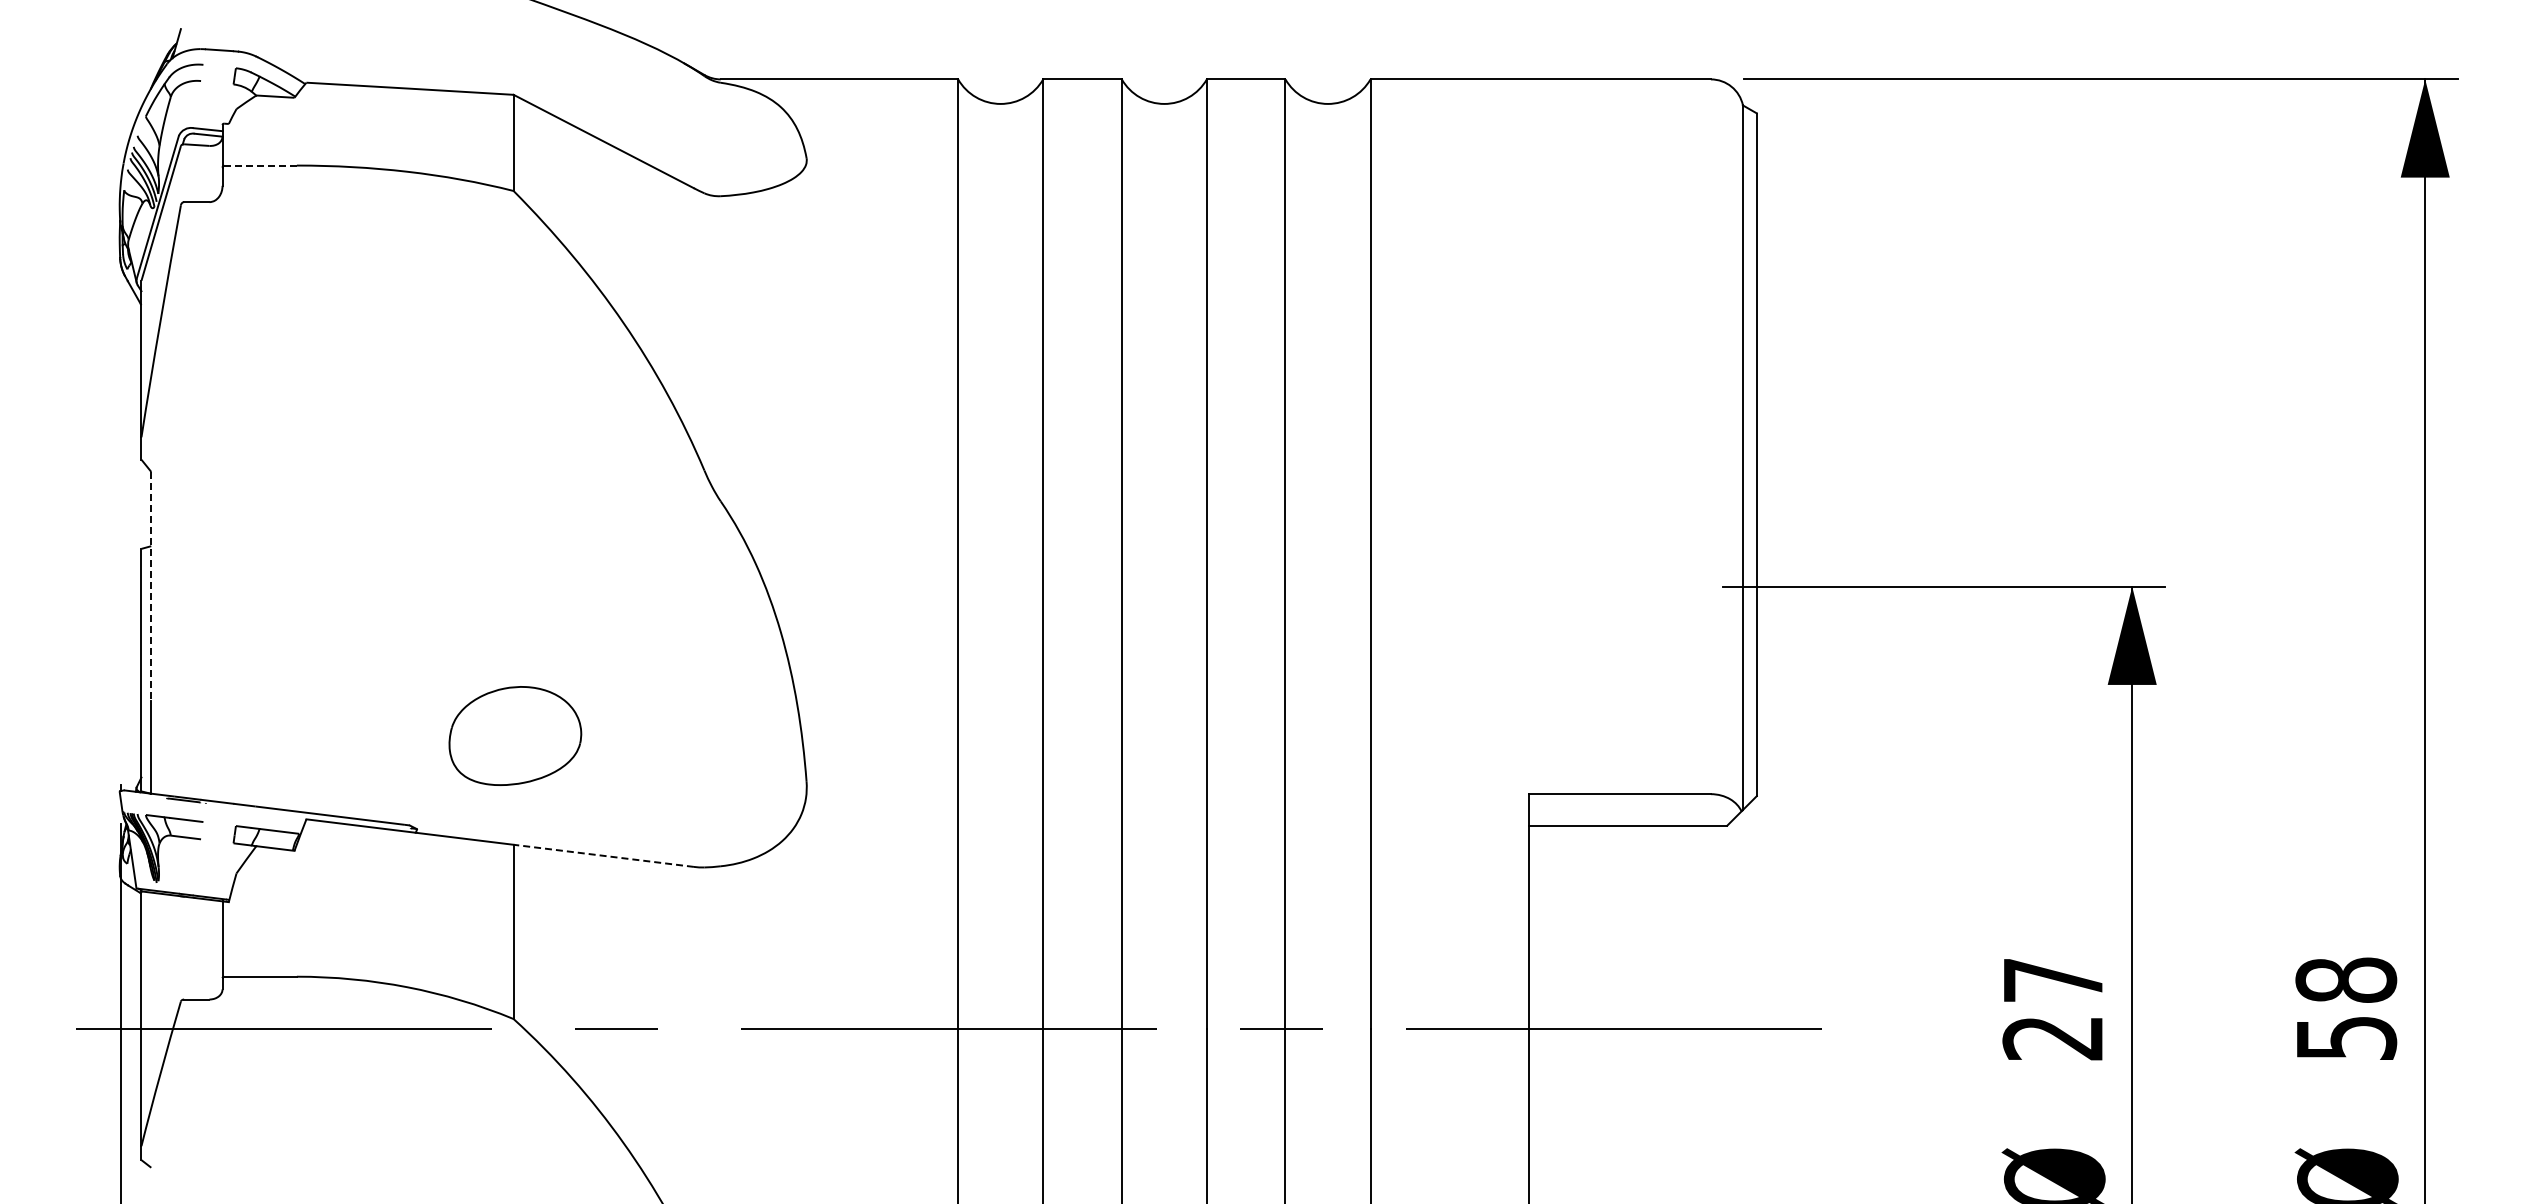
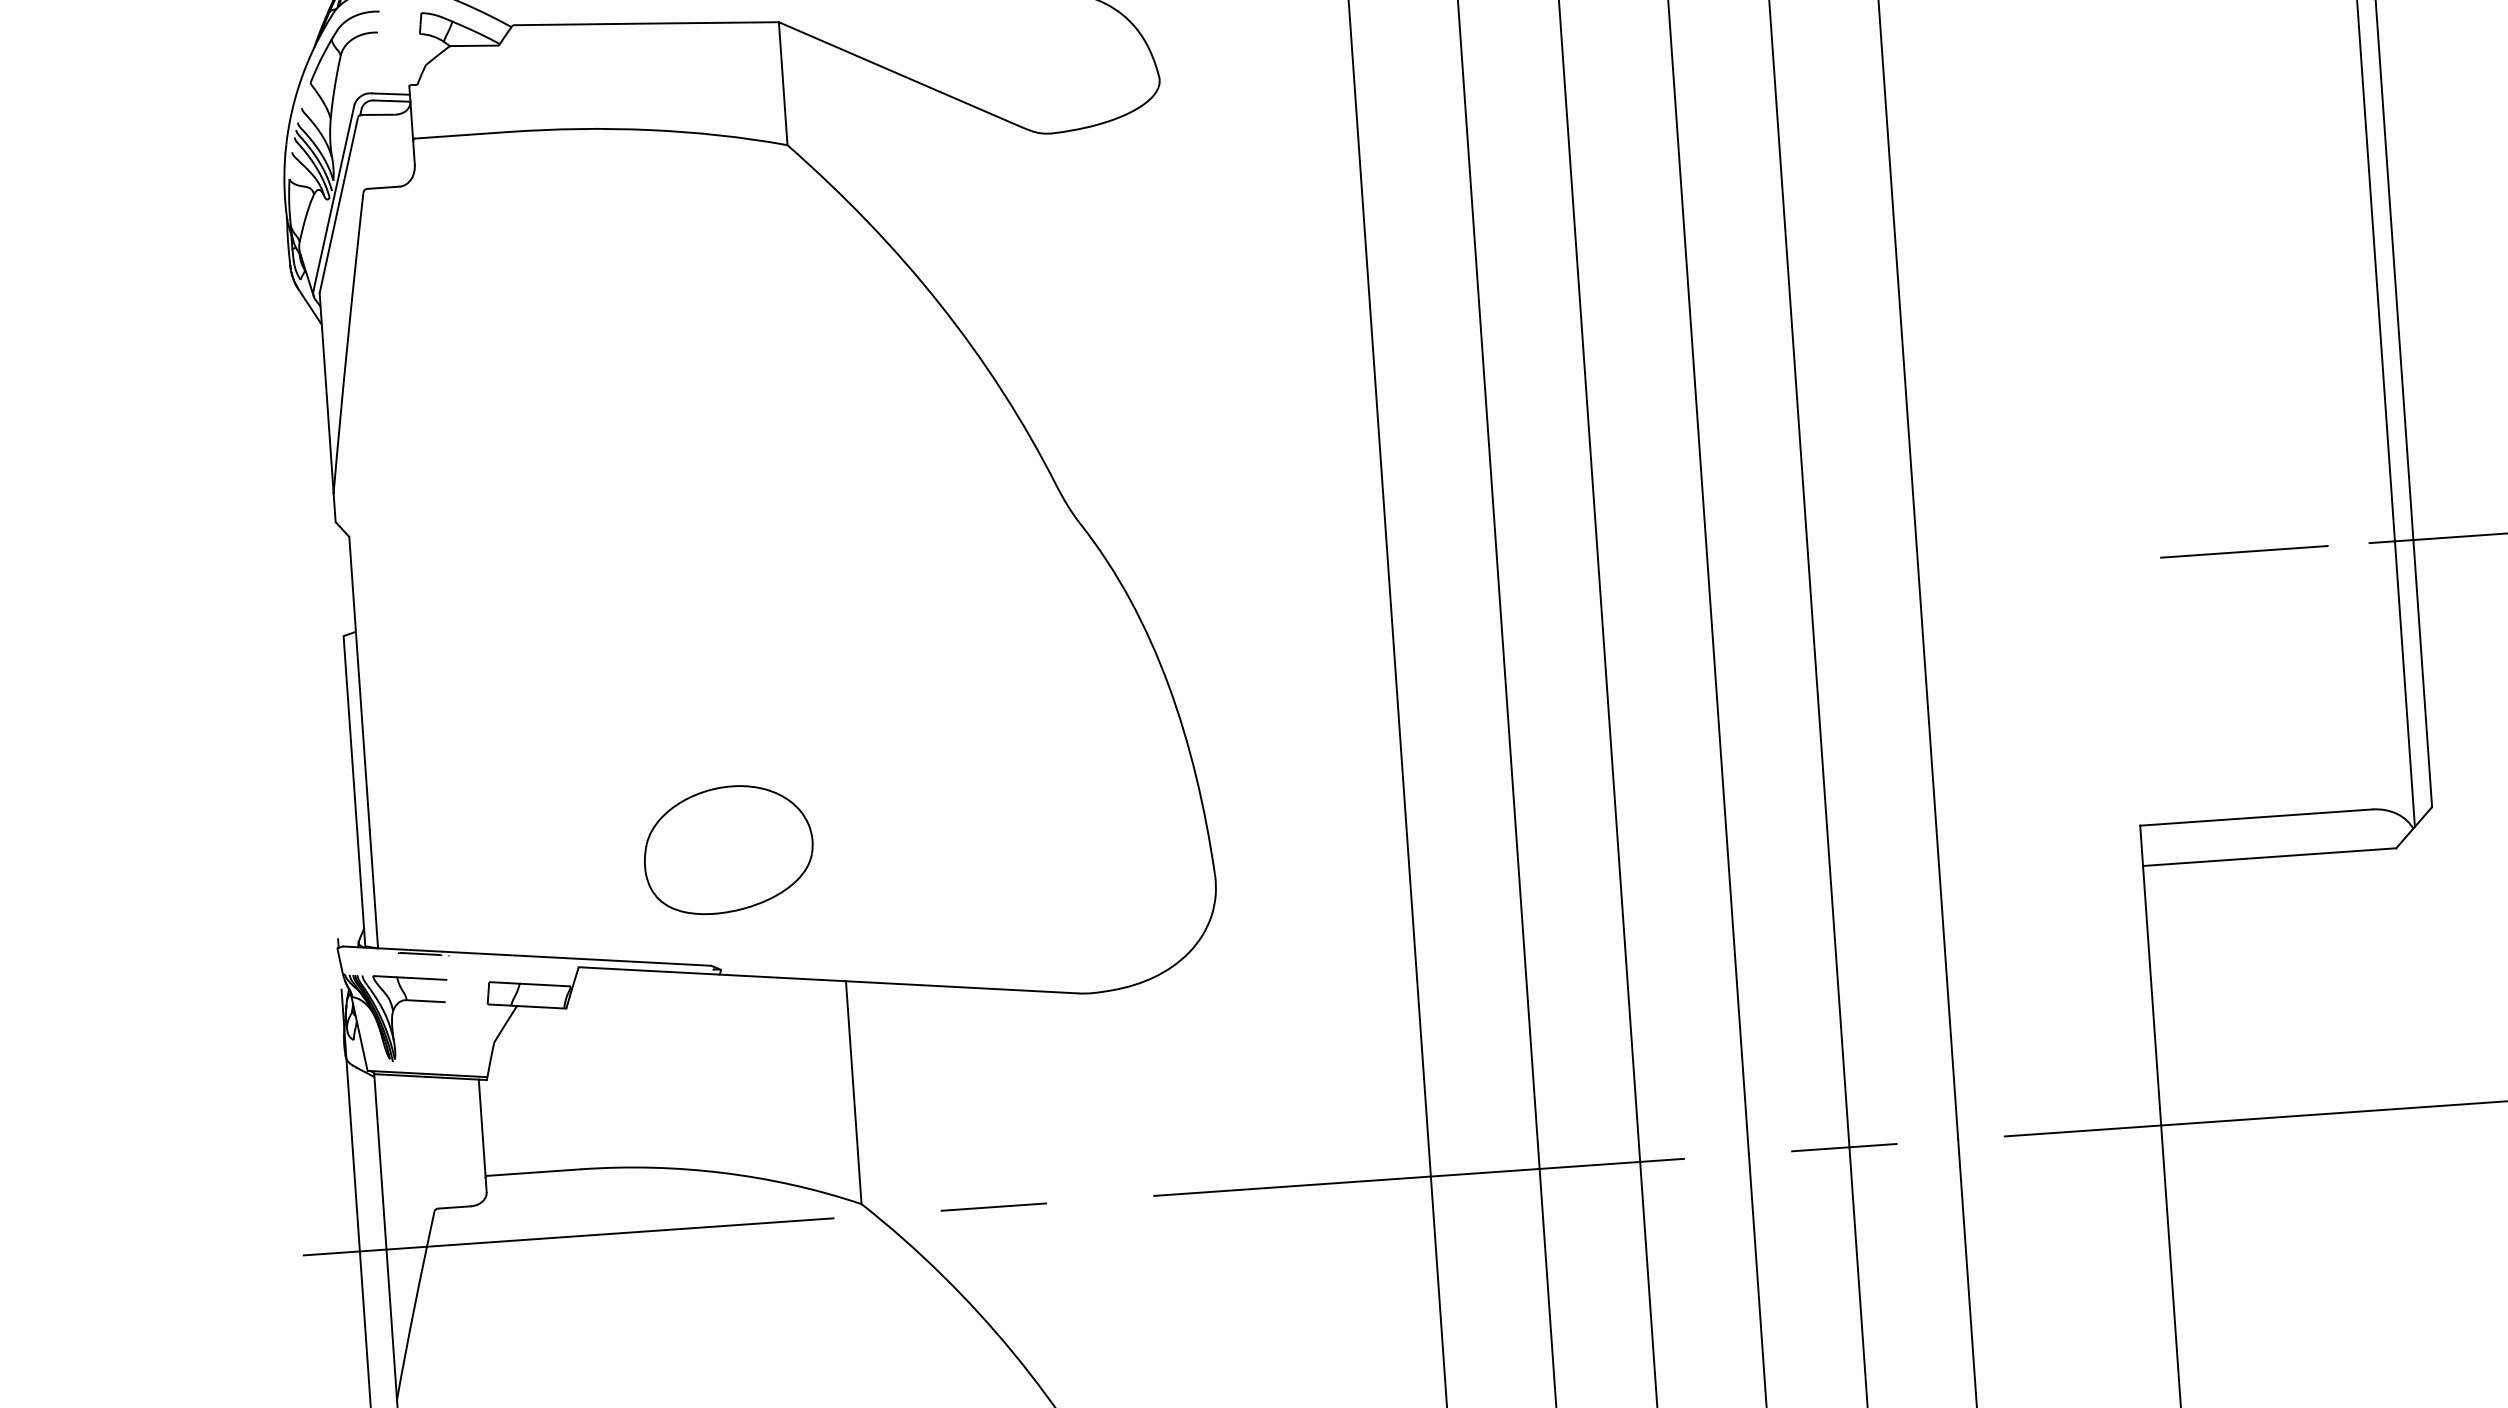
line: (261, 165) -> (462, 135), dashed -> solid
line: (151, 586) -> (359, 683), dashed -> solid
line: (1625, 586) -> (2244, 551), added
part: (515, 735) -> (728, 849), moved
line: (603, 855) -> (961, 986), dashed -> solid

